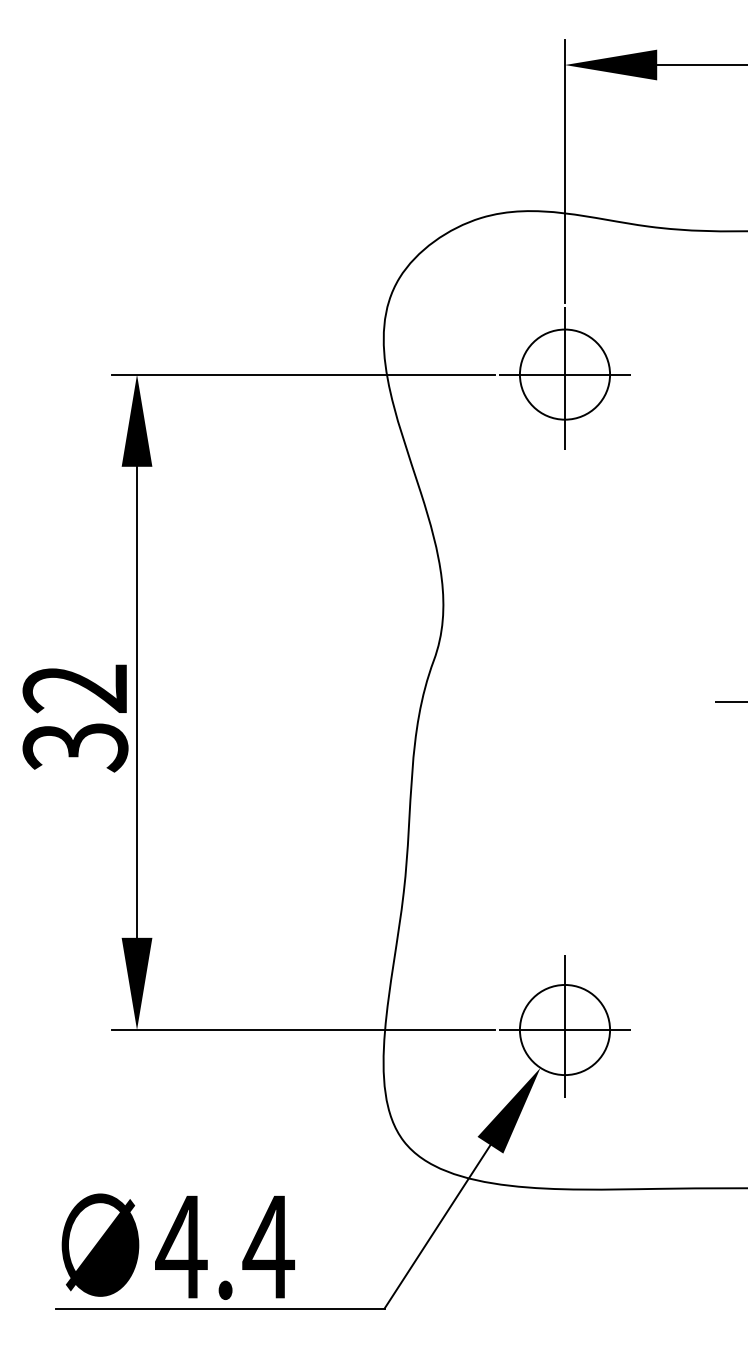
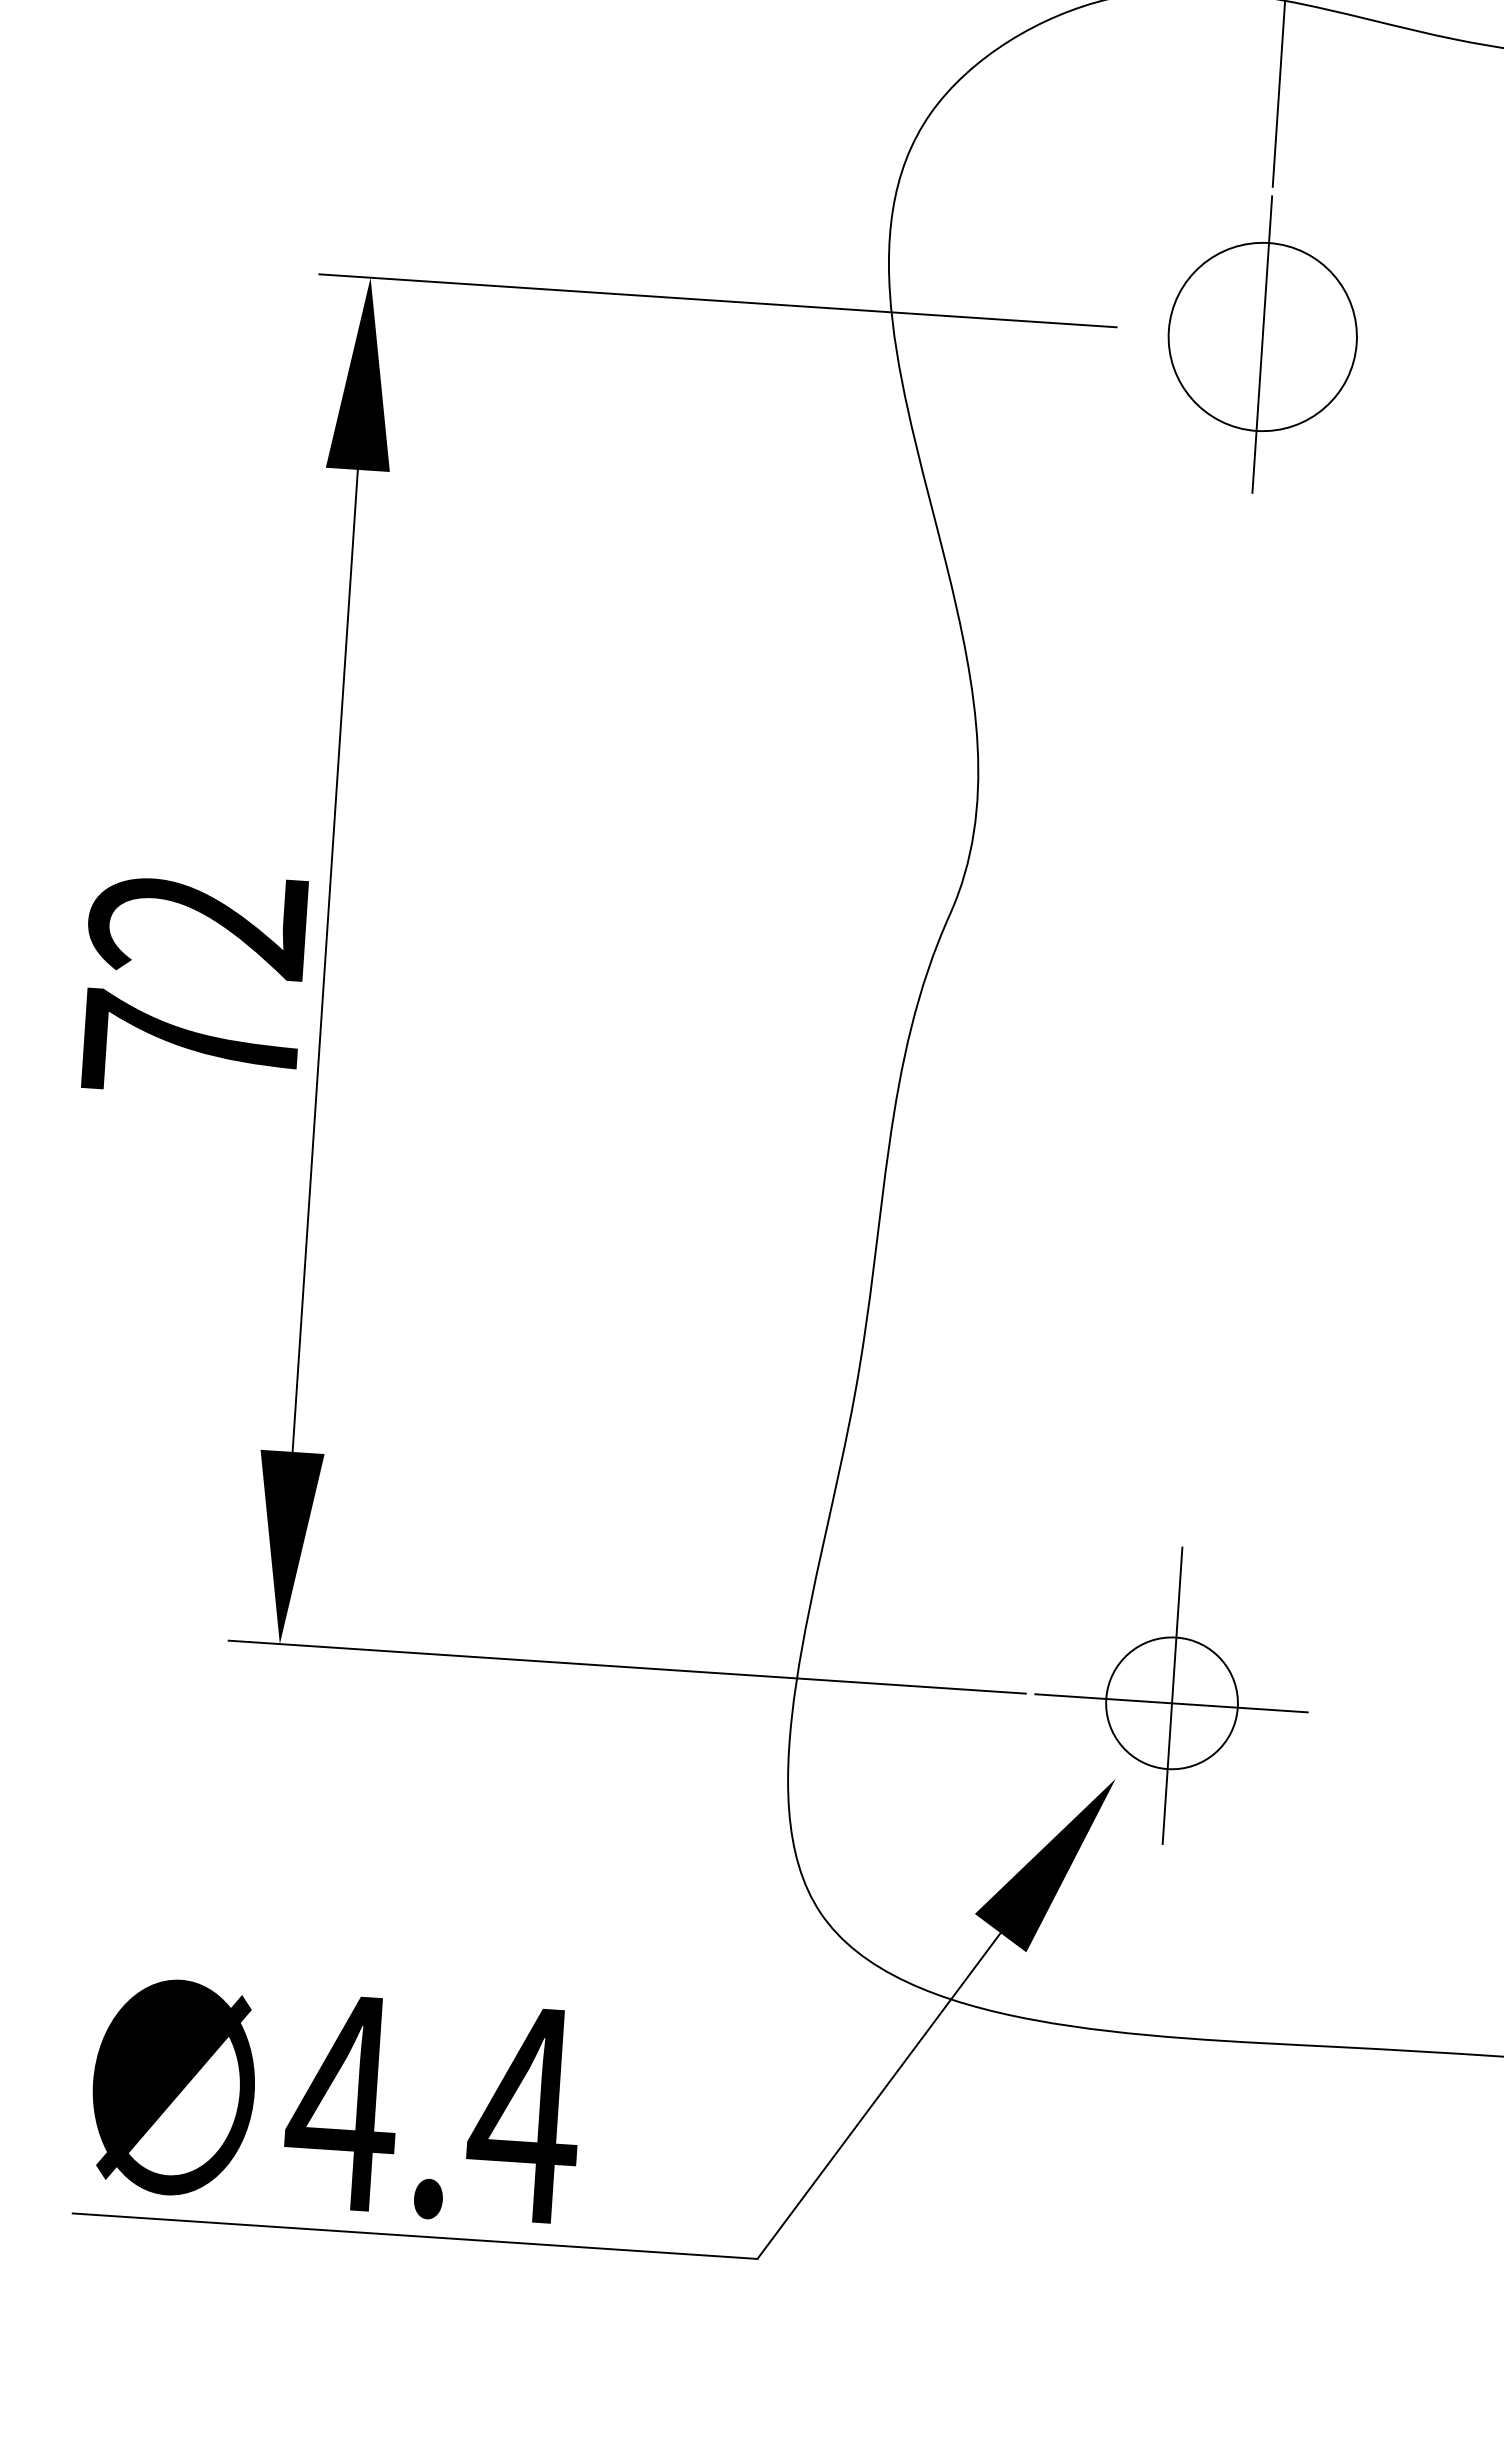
line: (564, 374) -> (1261, 336), removed
text: (75, 747) -> (190, 1046), 32 -> 72
circle: (564, 1029) -> (1171, 1702), size x0.7

